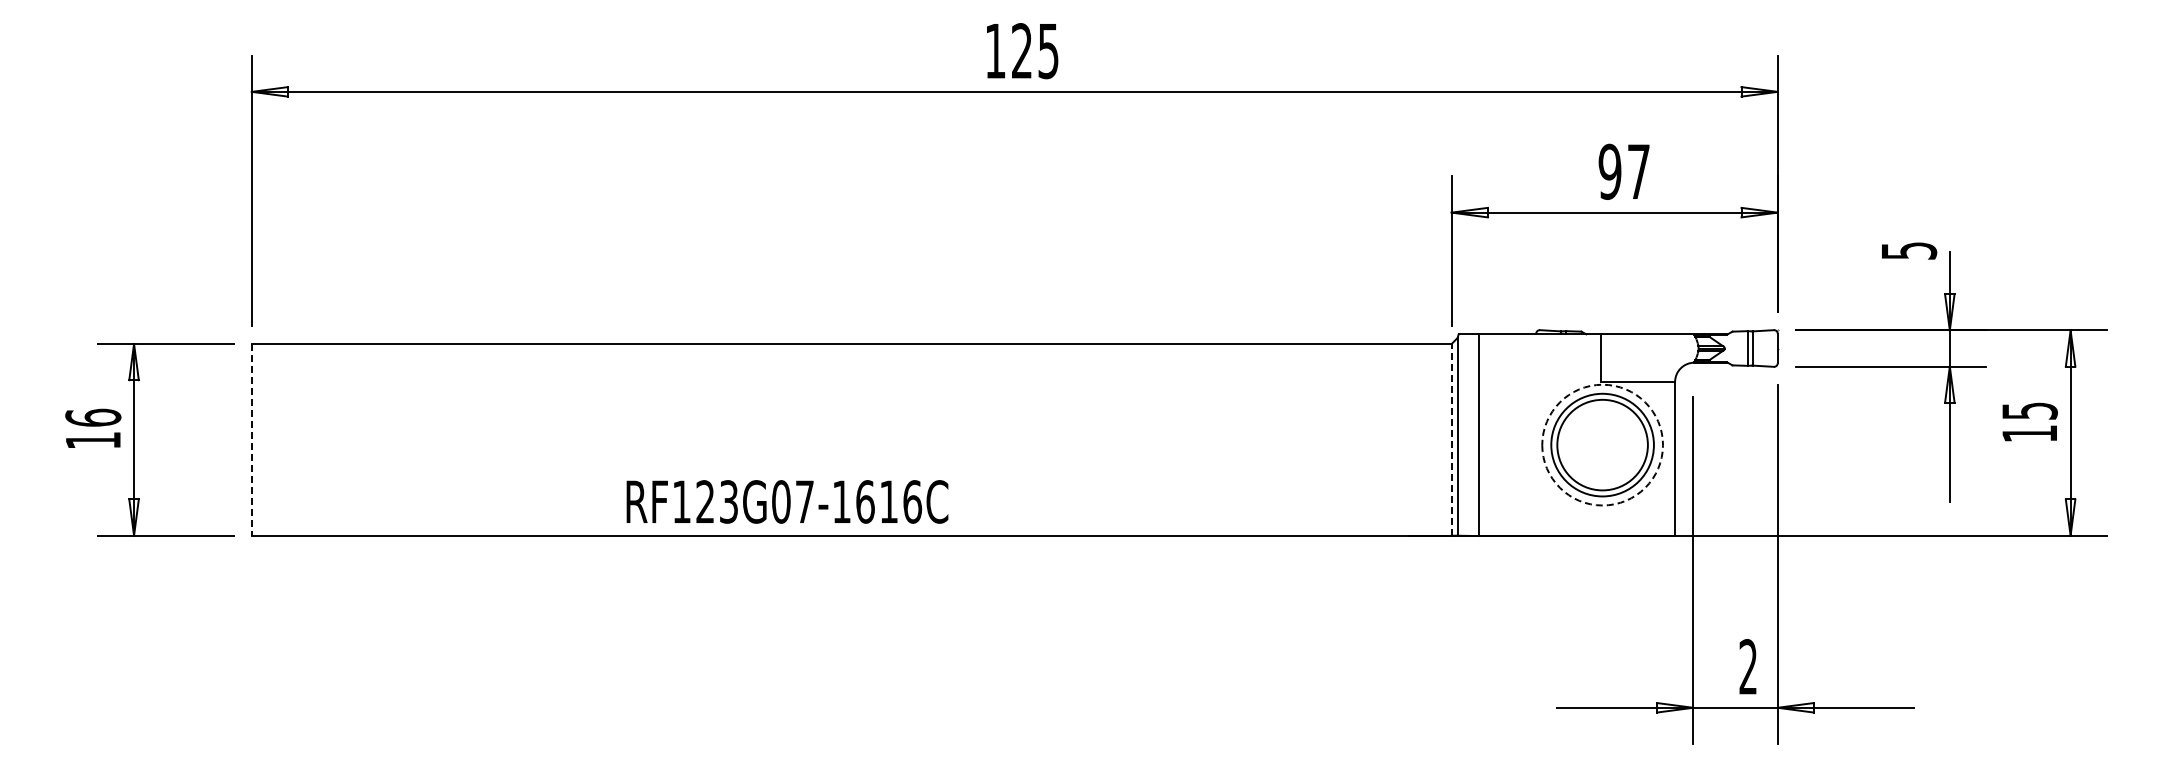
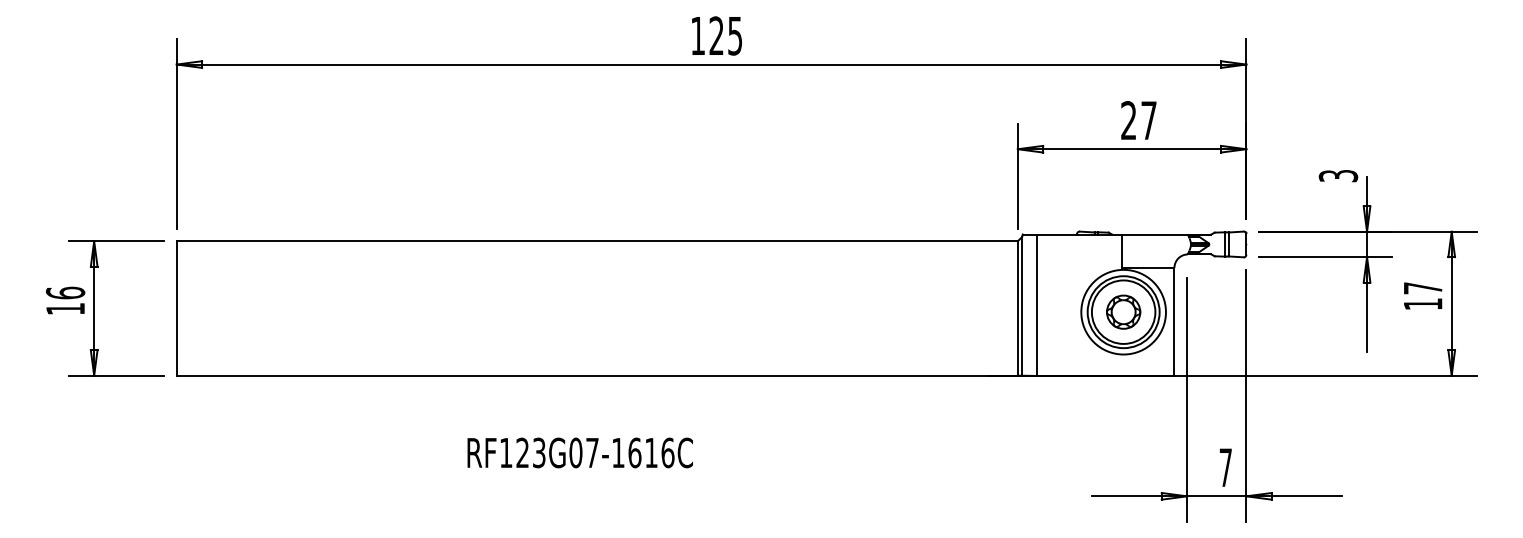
text: (1609, 171) -> (1128, 120), 97 -> 27
text: (1908, 250) -> (1338, 175), 5 -> 3
text: (2029, 410) -> (1422, 287), 15 -> 17
line: (251, 439) -> (176, 308), dashed -> solid
line: (1451, 439) -> (1017, 308), dashed -> solid
circle: (1602, 444) -> (1123, 311), dashed -> solid
part: (1602, 444) -> (1123, 311), added
text: (787, 501) -> (580, 452), moved
text: (1747, 666) -> (1225, 467), 2 -> 7

